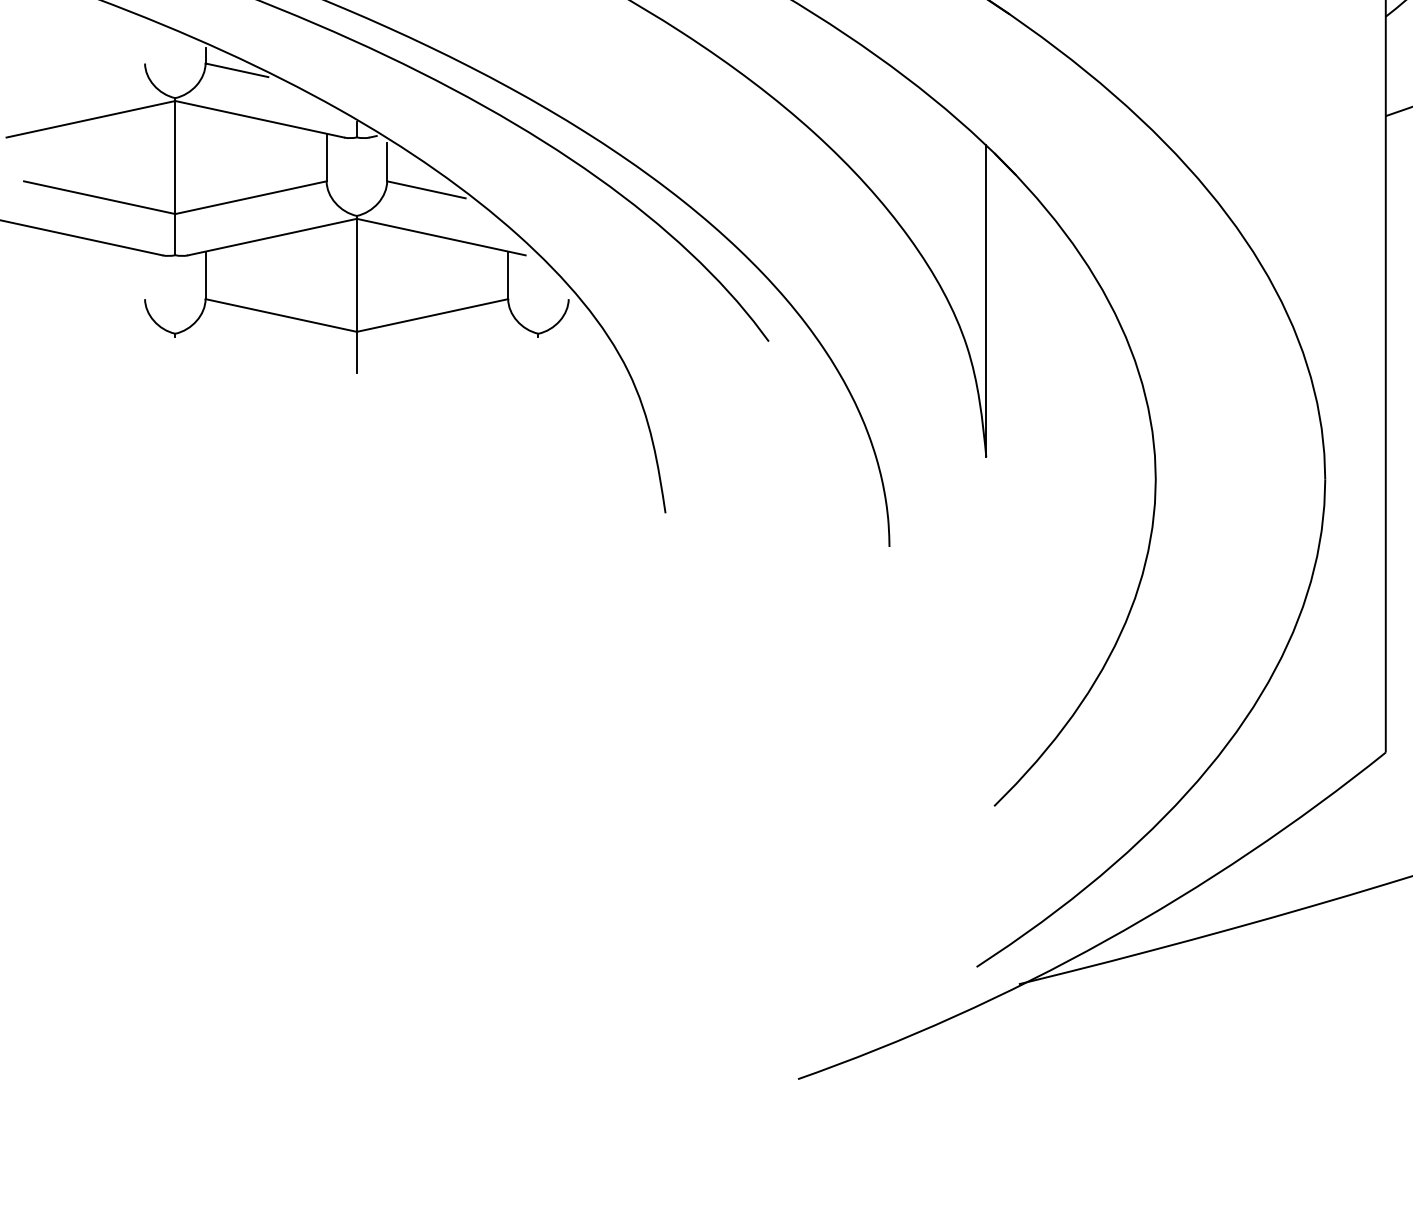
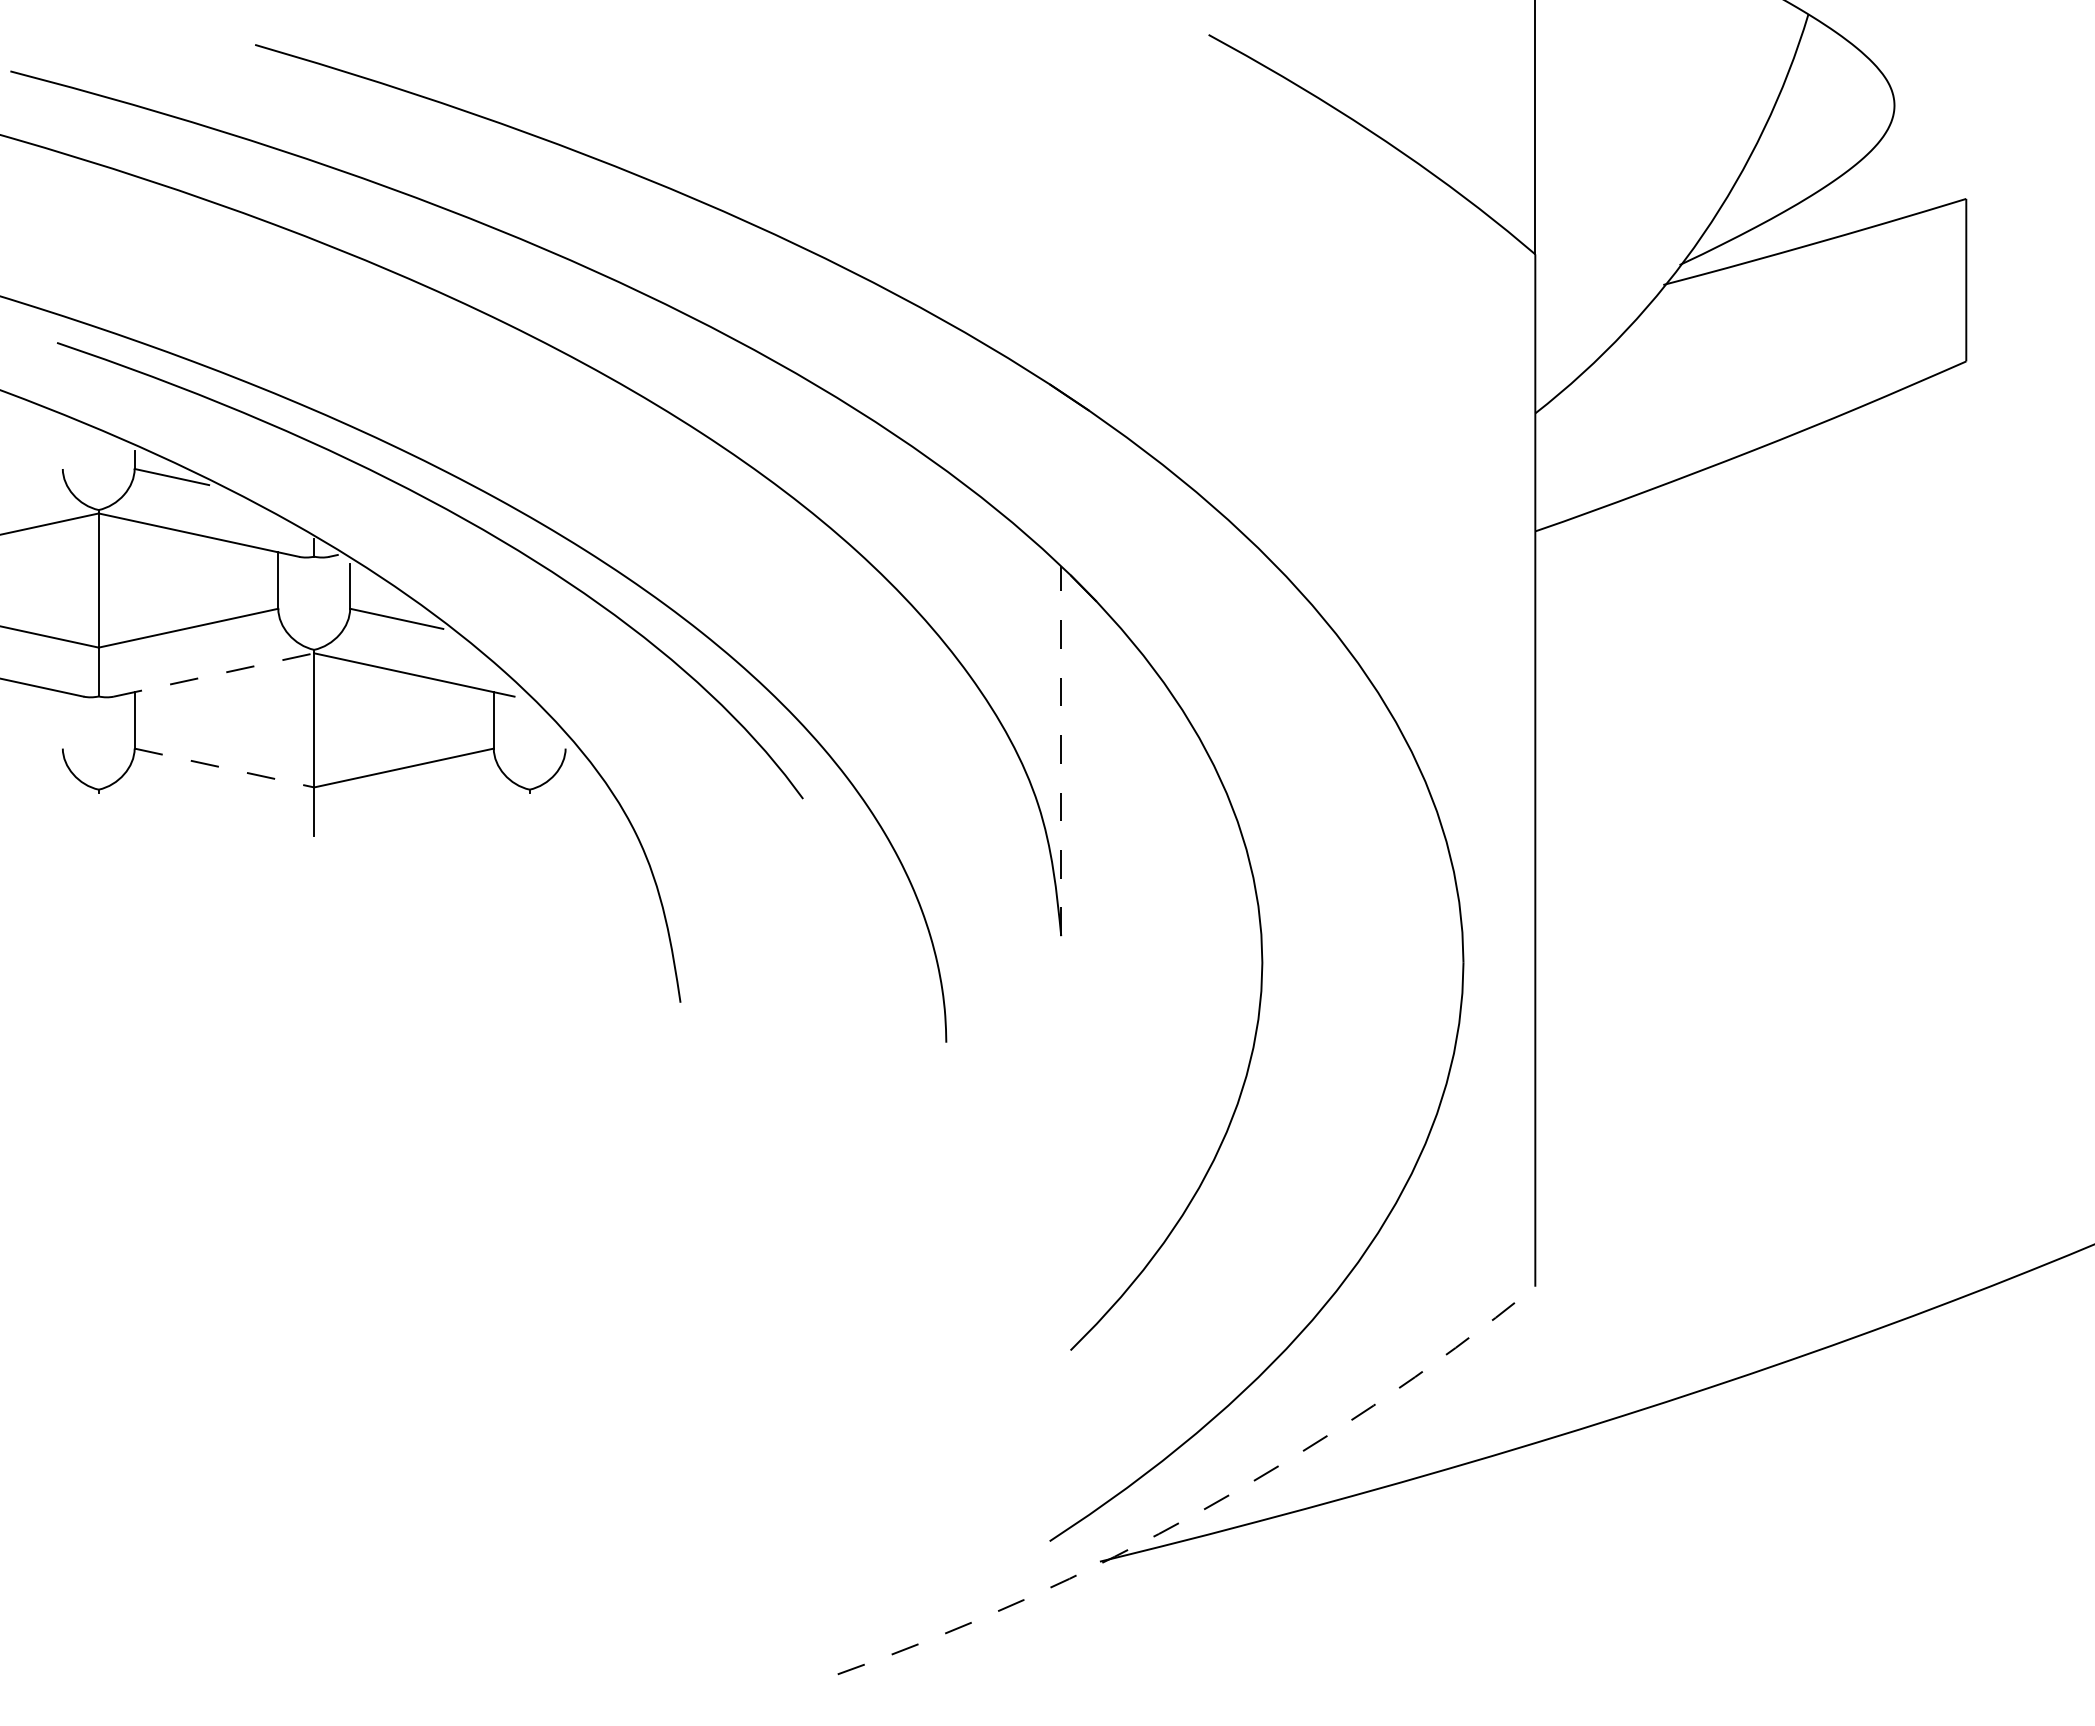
line: (272, 236) -> (214, 674), solid -> dashed
line: (986, 300) -> (1061, 750), solid -> dashed
line: (281, 315) -> (224, 768), solid -> dashed
arc: (1105, 941) -> (1202, 1510), solid -> dashed

